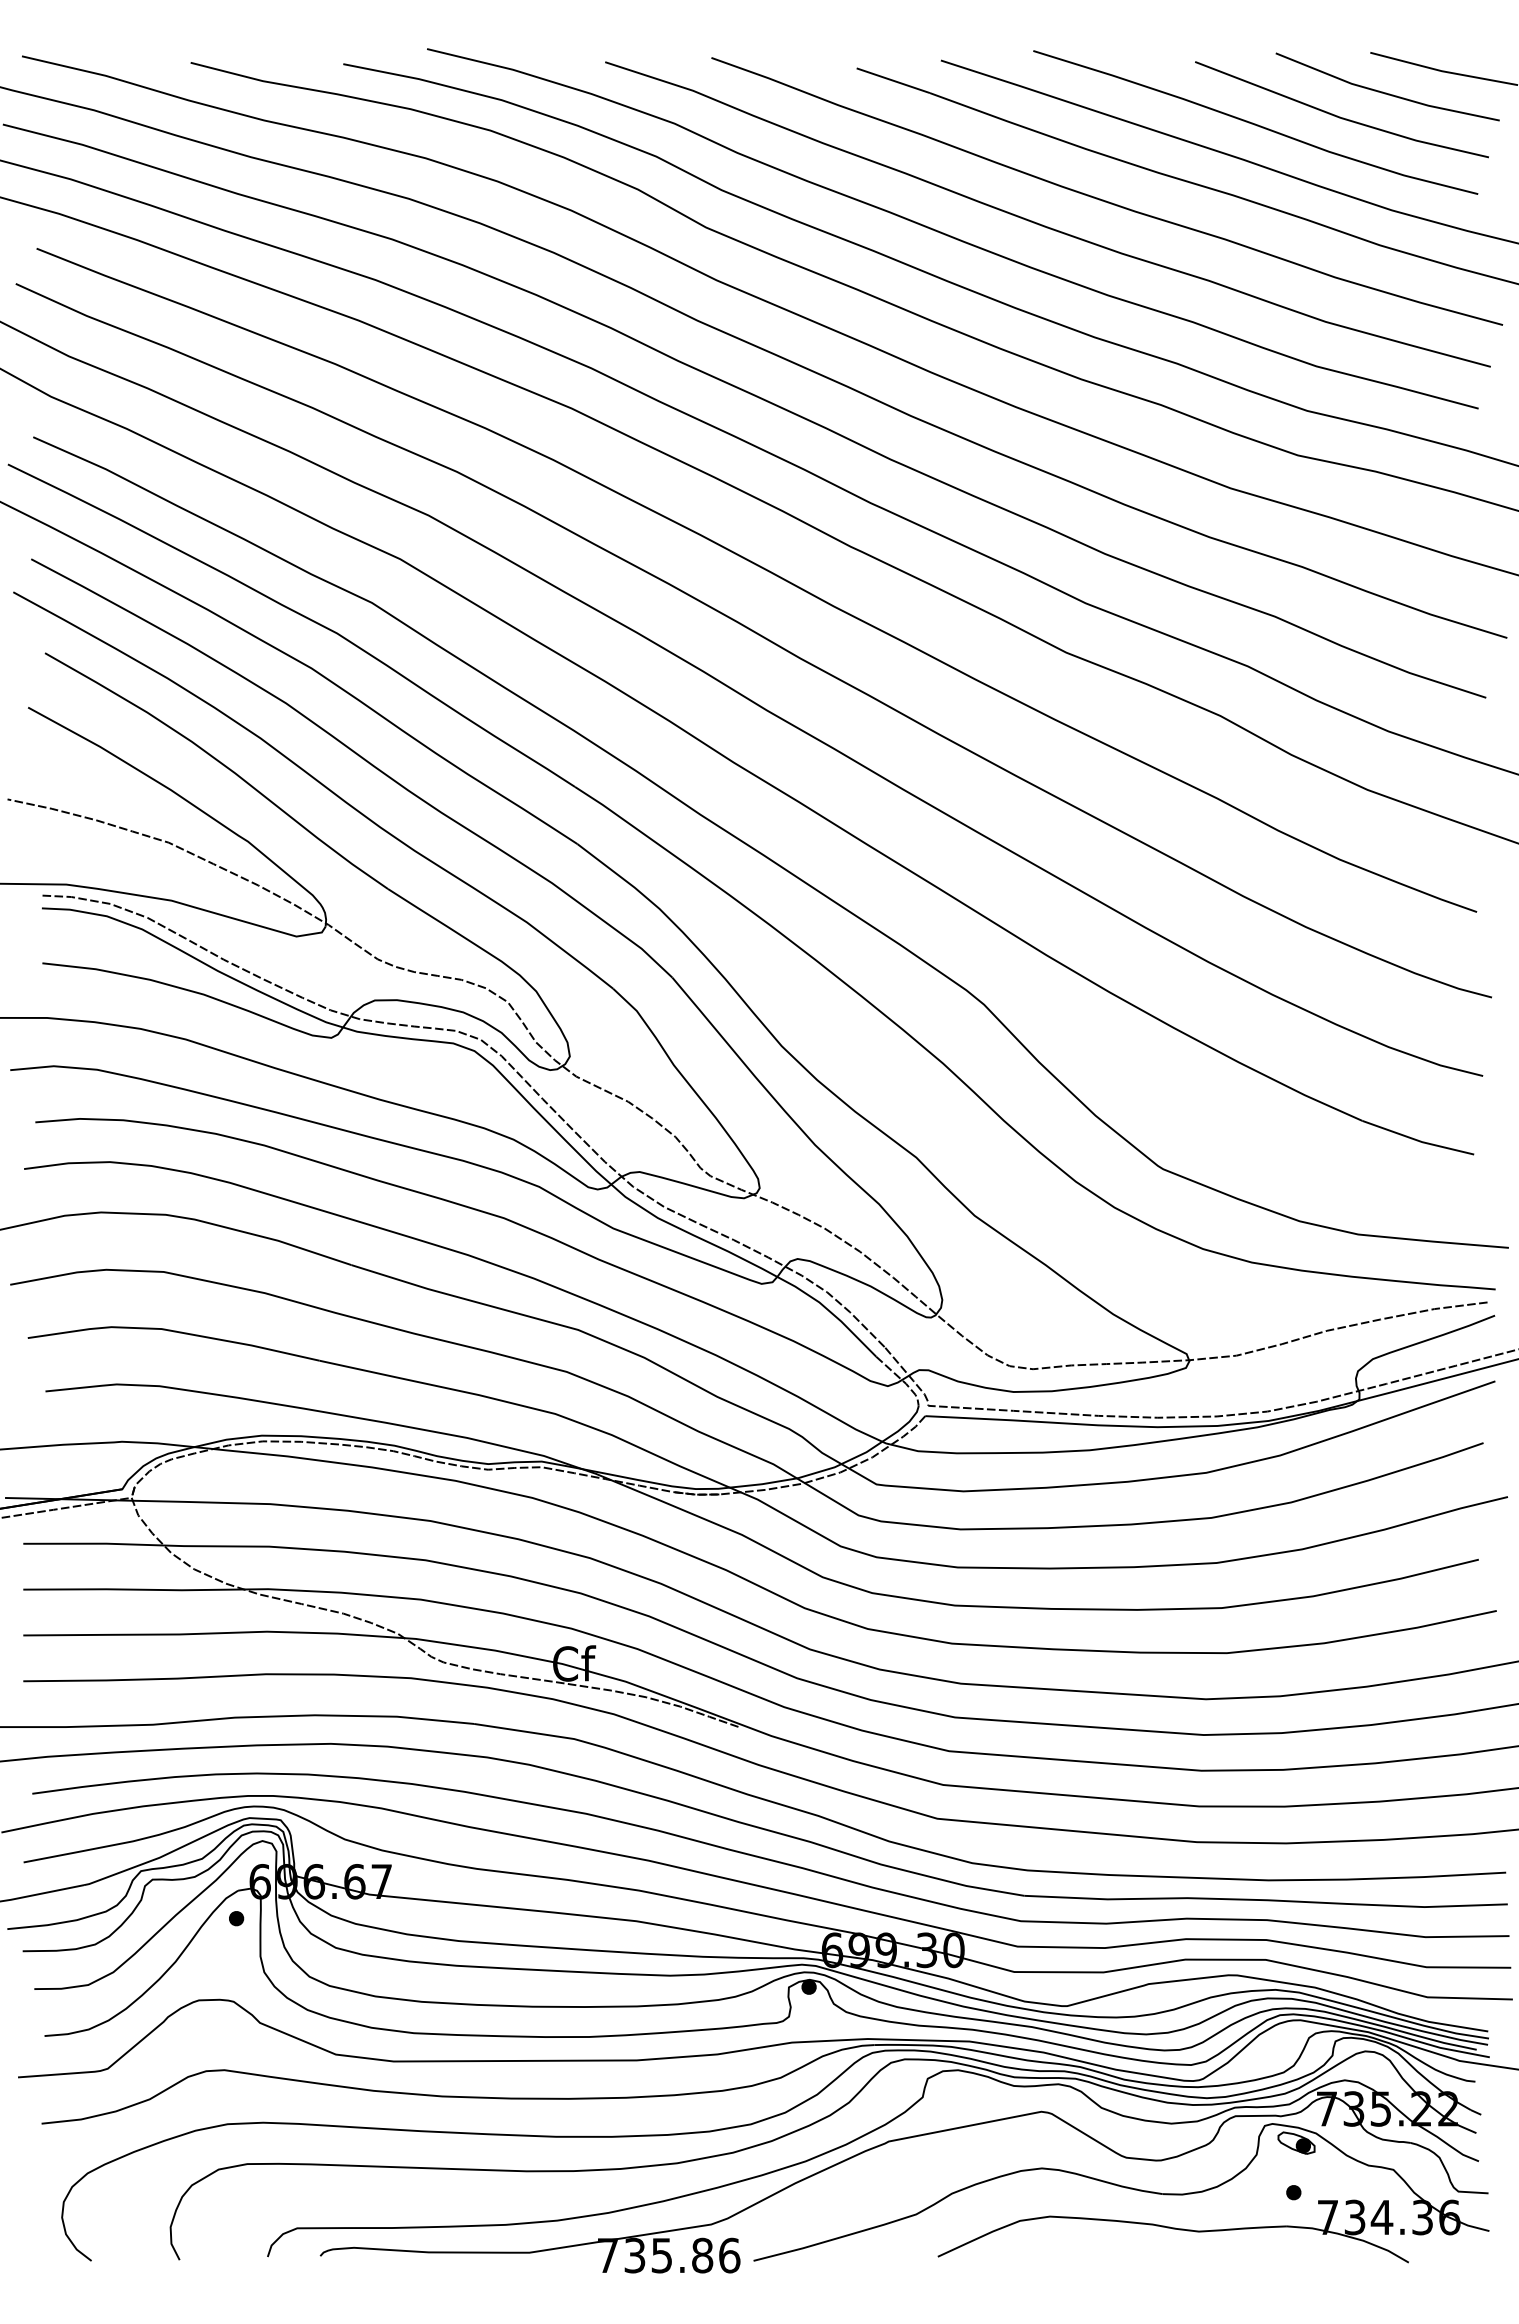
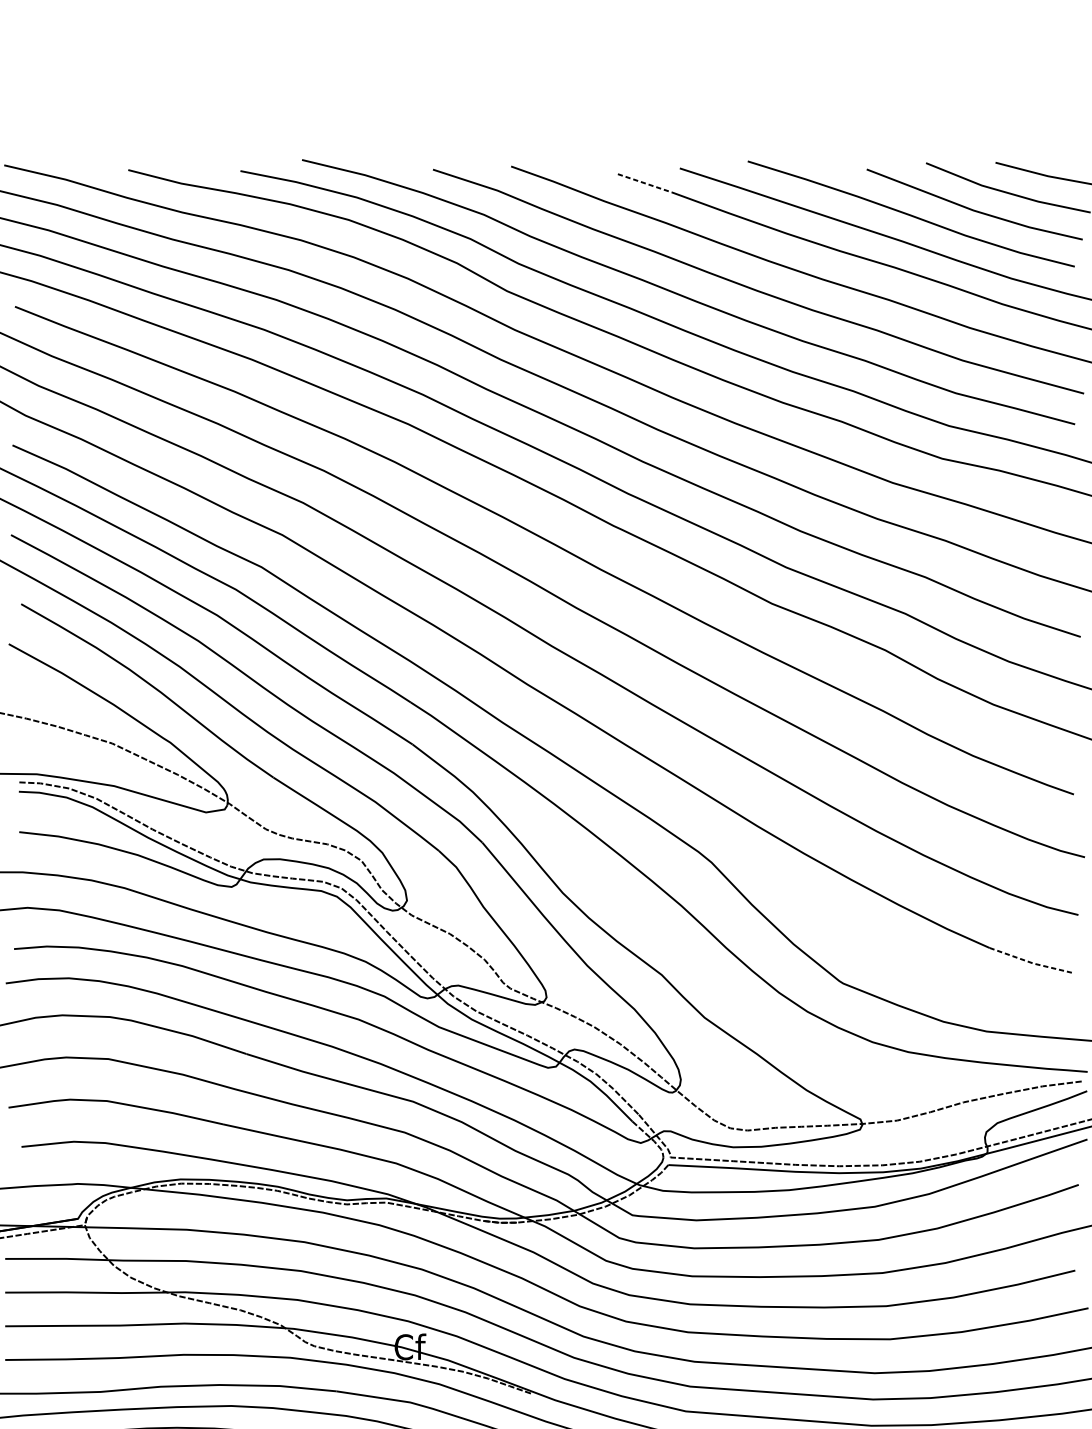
line: (893, 80) -> (644, 183), solid -> dashed
line: (1417, 1140) -> (1030, 962), solid -> dashed

